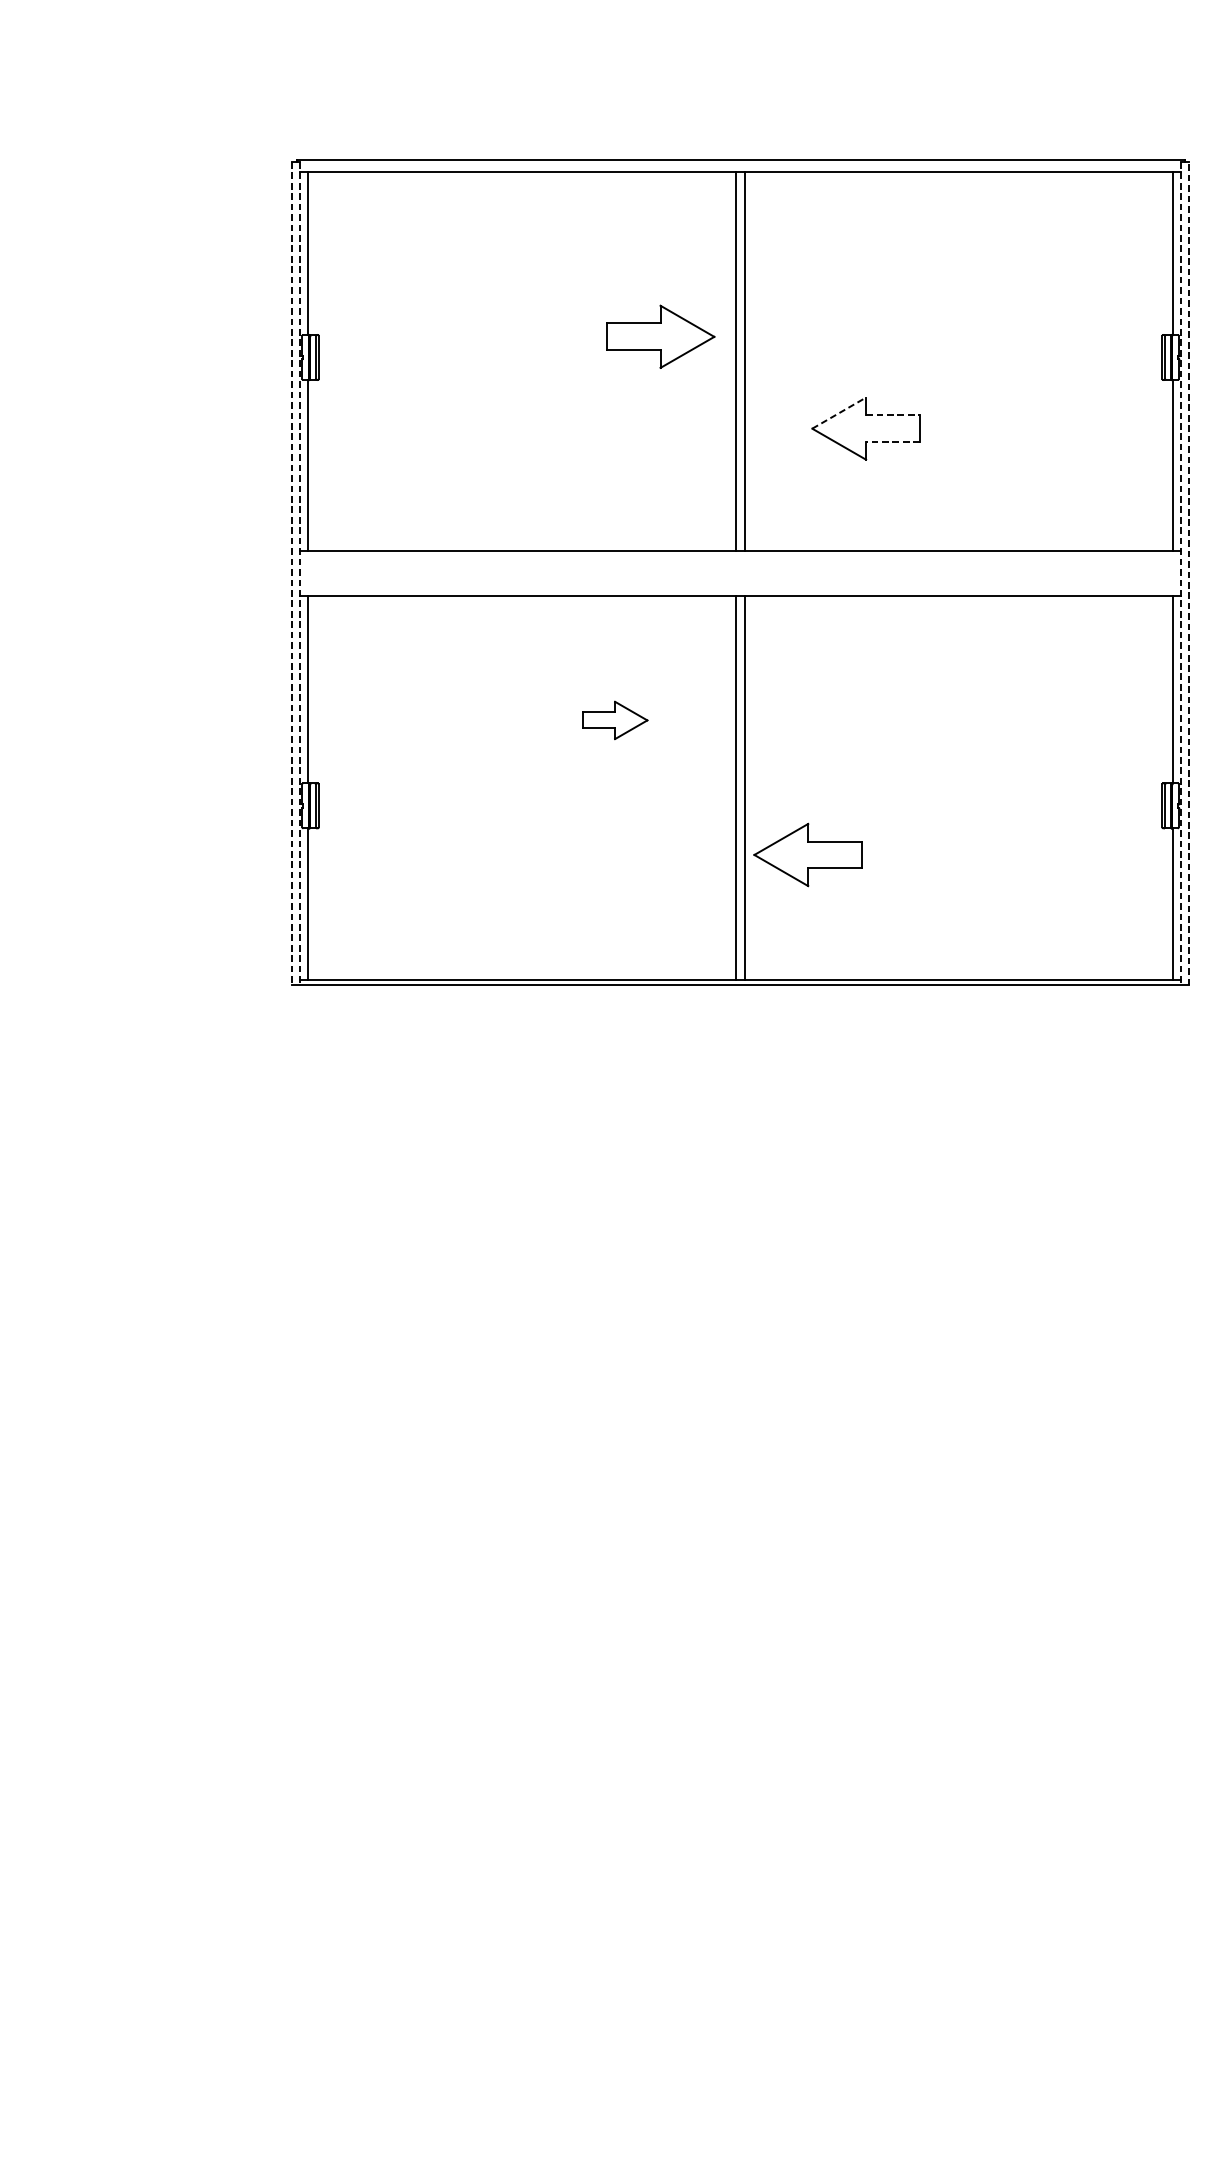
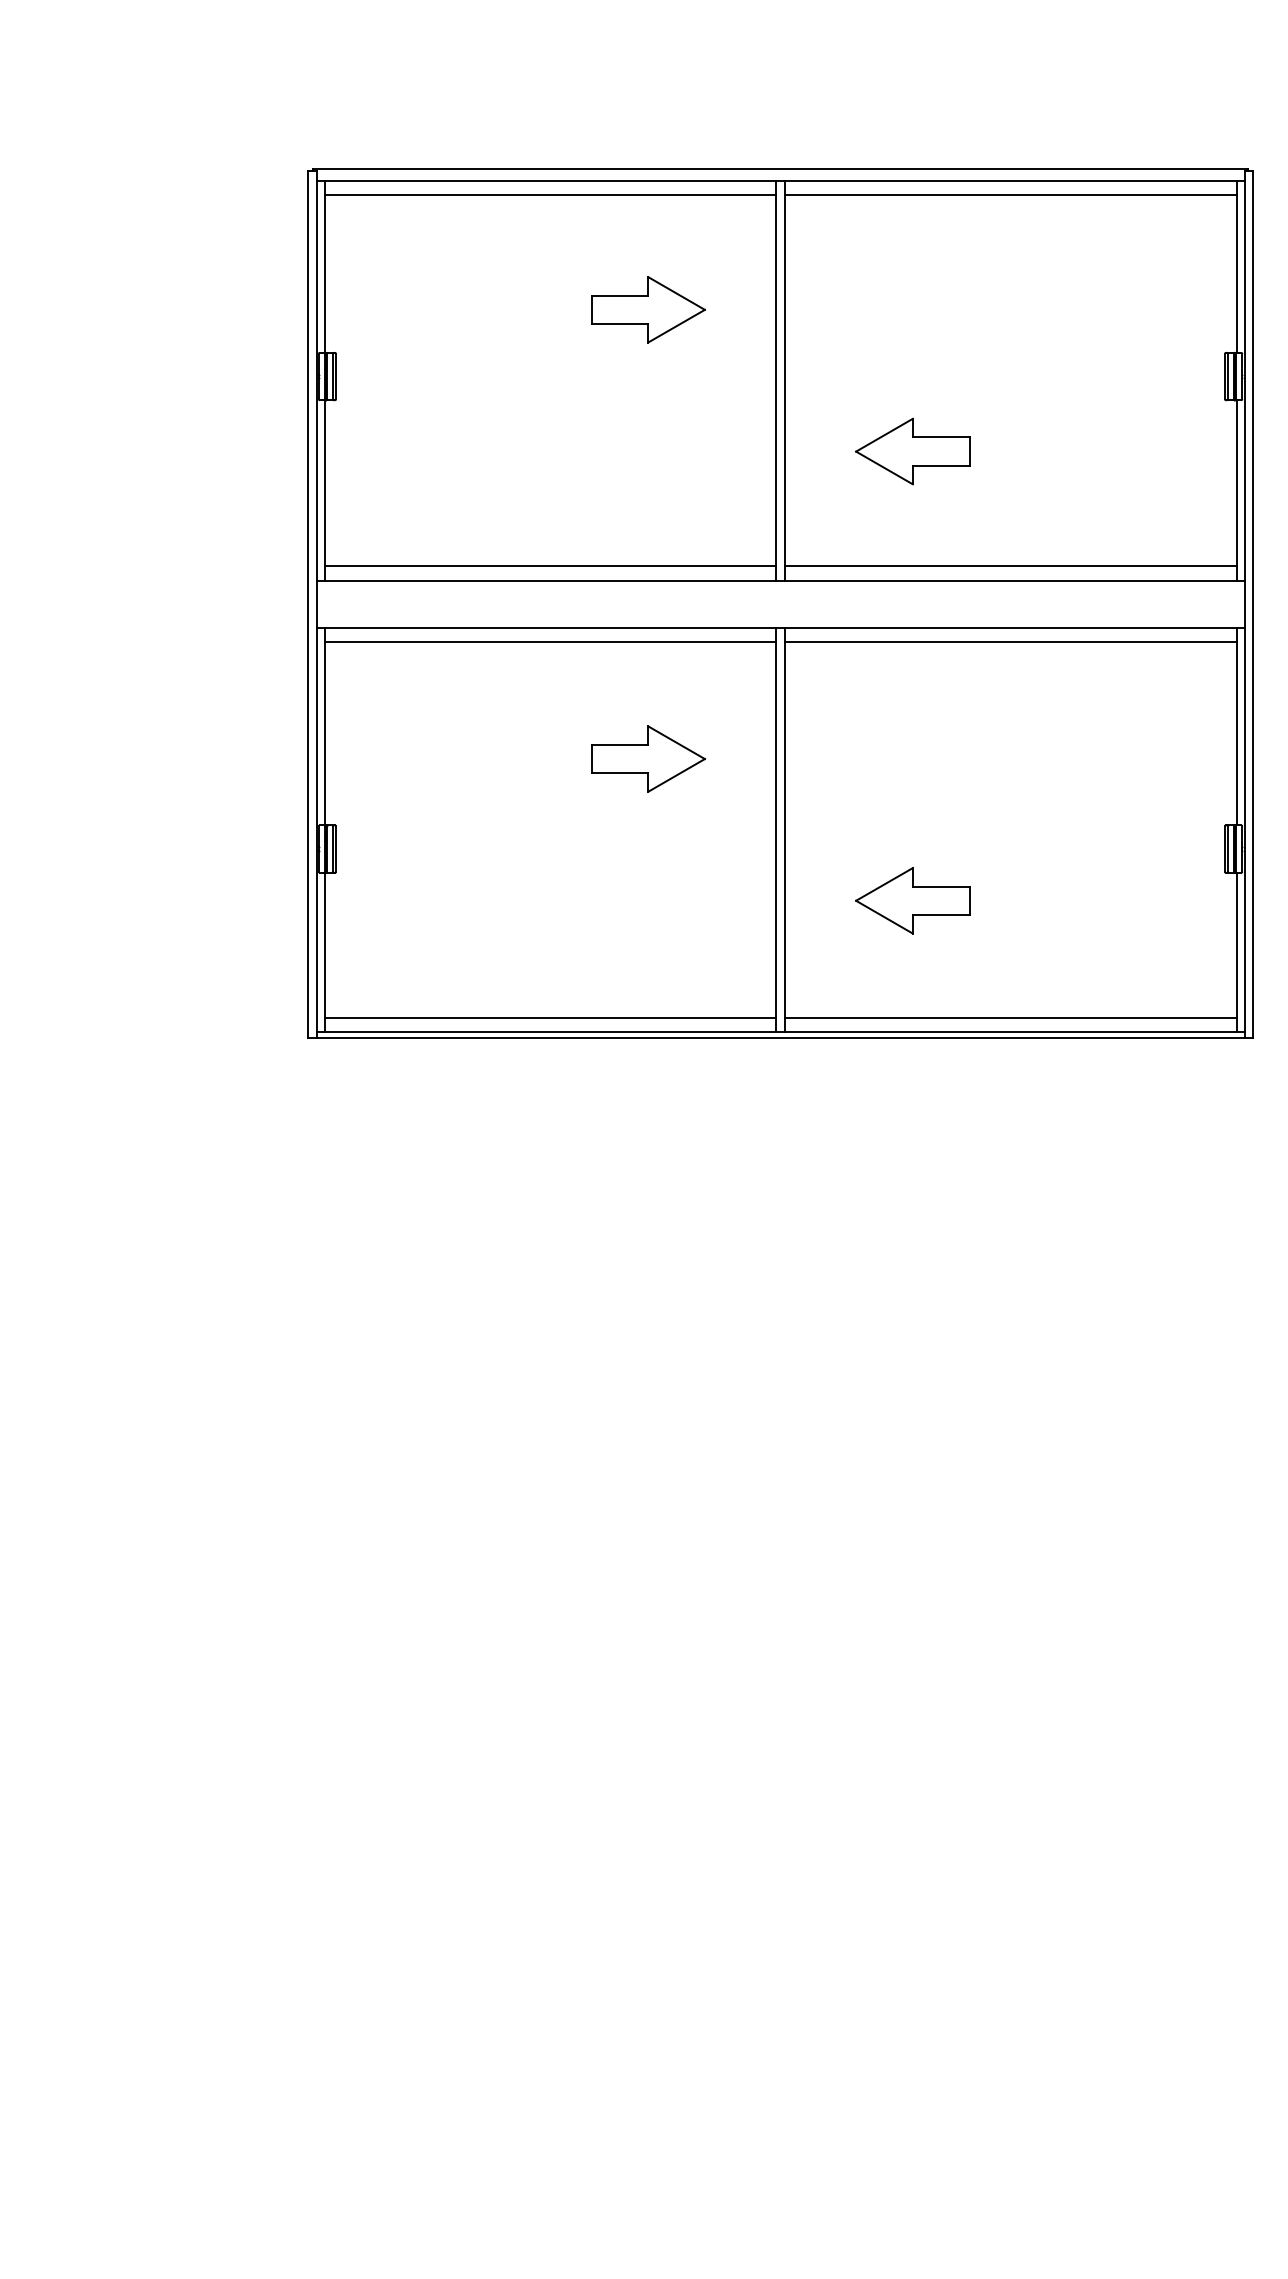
line: (521, 185) -> (549, 195), added
line: (958, 185) -> (1010, 195), added
part: (660, 336) -> (648, 309), moved
line: (839, 413) -> (884, 435), dashed -> solid
line: (893, 415) -> (941, 437), dashed -> solid
line: (892, 441) -> (940, 465), dashed -> solid
line: (521, 537) -> (549, 566), added
line: (958, 537) -> (1010, 566), added
line: (292, 573) -> (308, 604), dashed -> solid
line: (300, 573) -> (316, 604), dashed -> solid
line: (1180, 573) -> (1244, 604), dashed -> solid
line: (1189, 573) -> (1253, 604), dashed -> solid
line: (521, 609) -> (549, 642), added
line: (958, 609) -> (1010, 642), added
part: (615, 719) -> (648, 758), size x1.67
part: (807, 854) -> (912, 900), moved
line: (521, 965) -> (549, 1017), added
line: (958, 965) -> (1010, 1017), added

